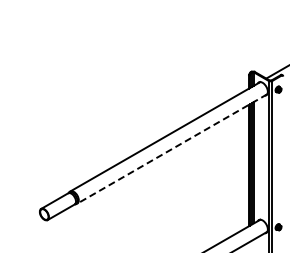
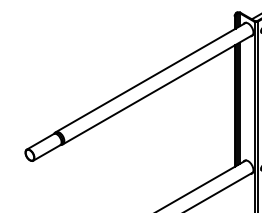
line: (172, 148) -> (158, 89), dashed -> solid

